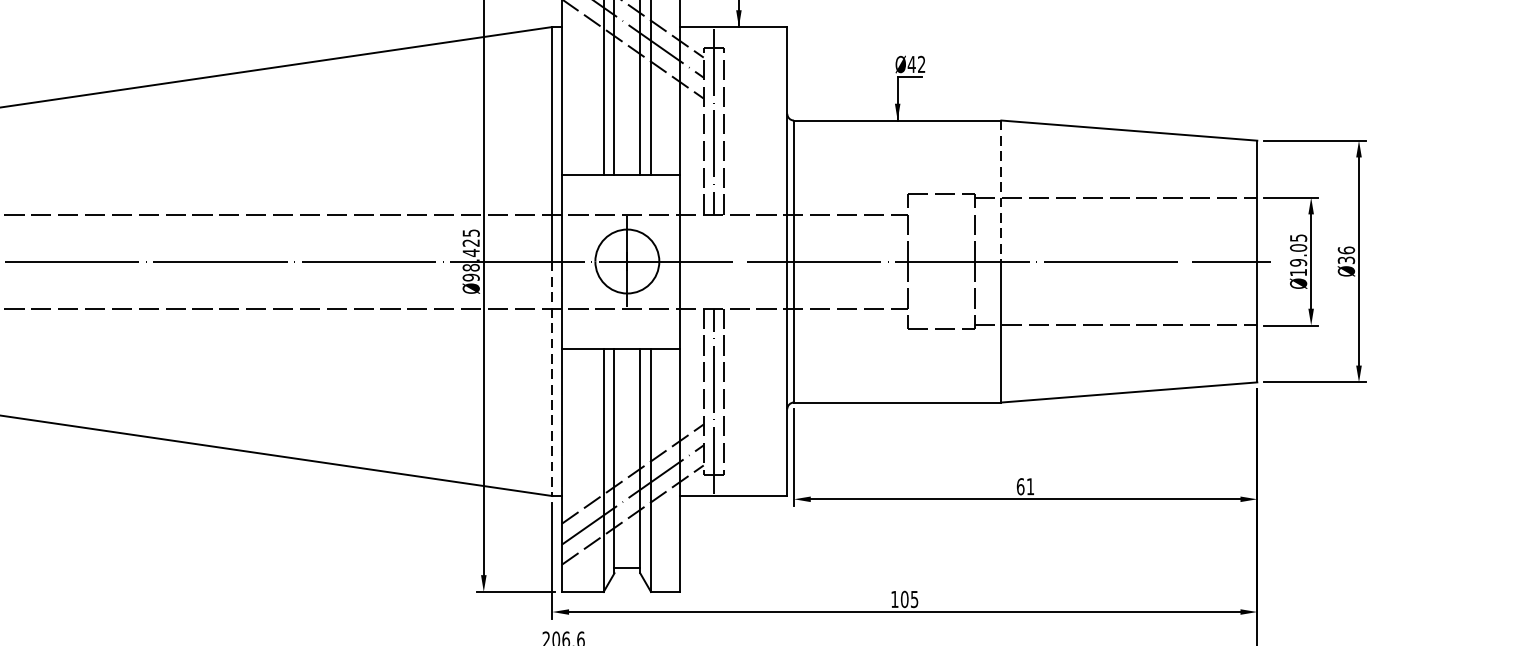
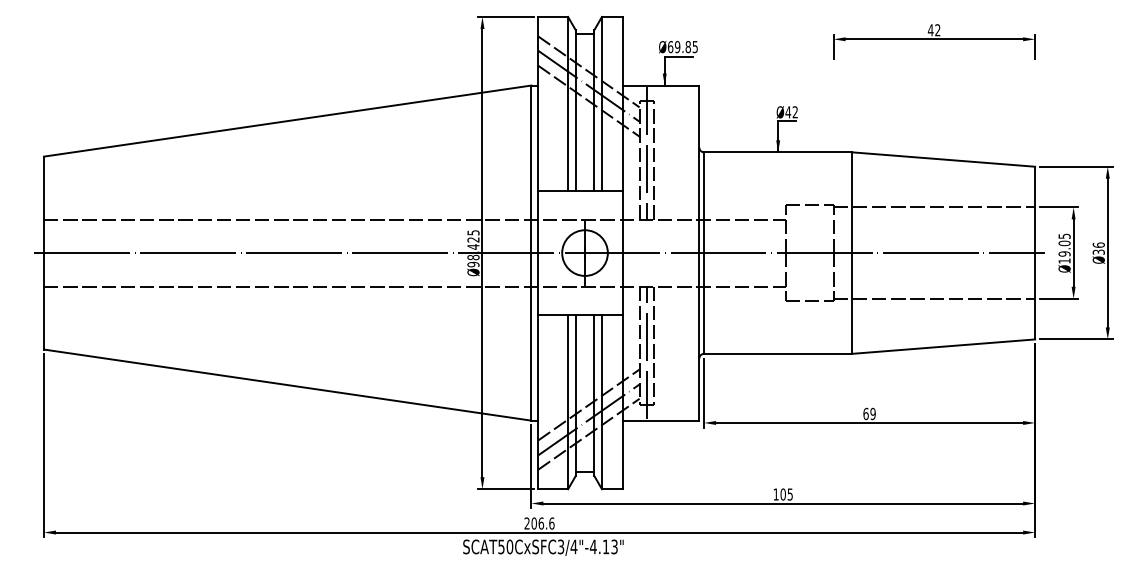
line: (1001, 192) -> (852, 203), dashed -> solid
line: (552, 378) -> (531, 336), dashed -> solid
text: (1029, 486) -> (872, 413), 61 -> 69

